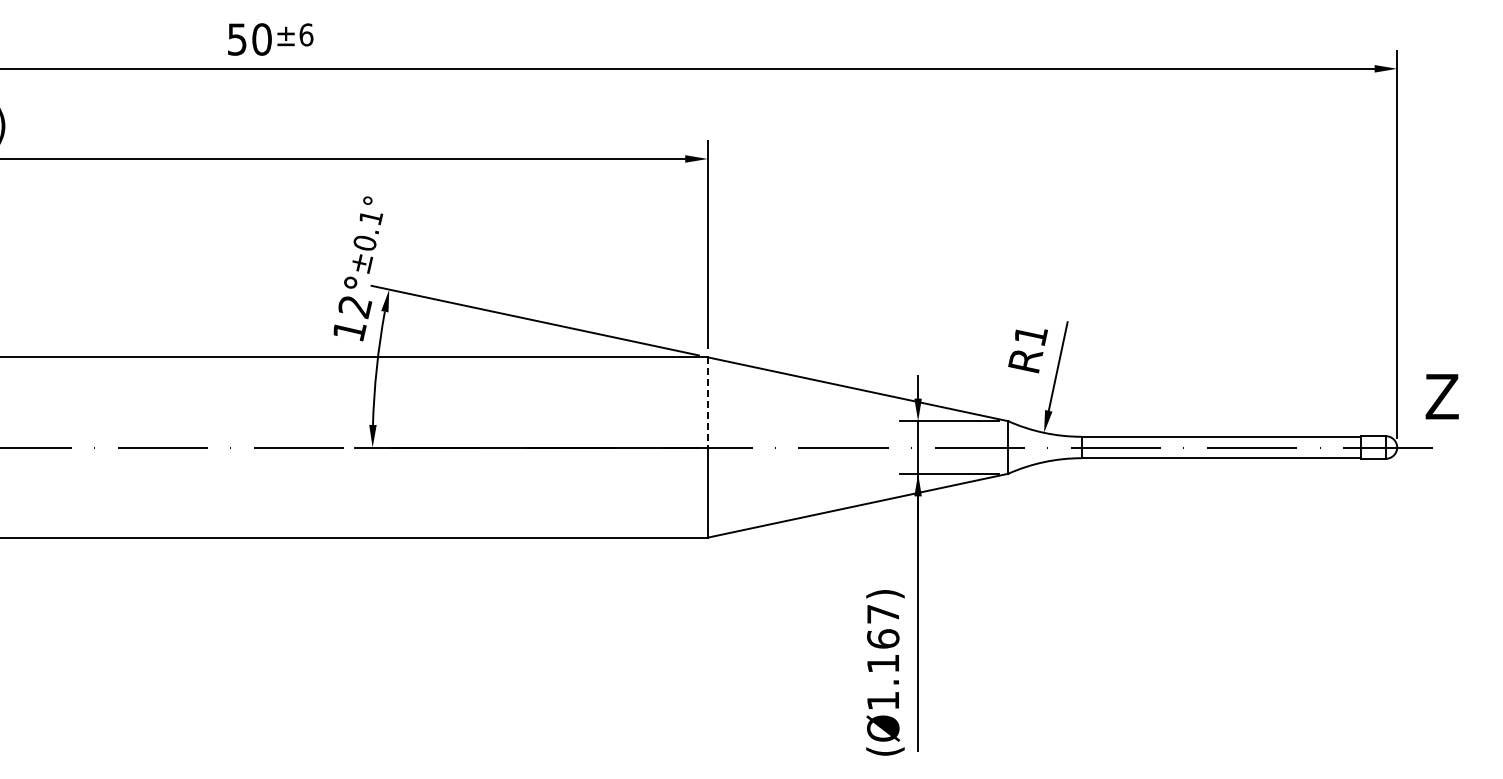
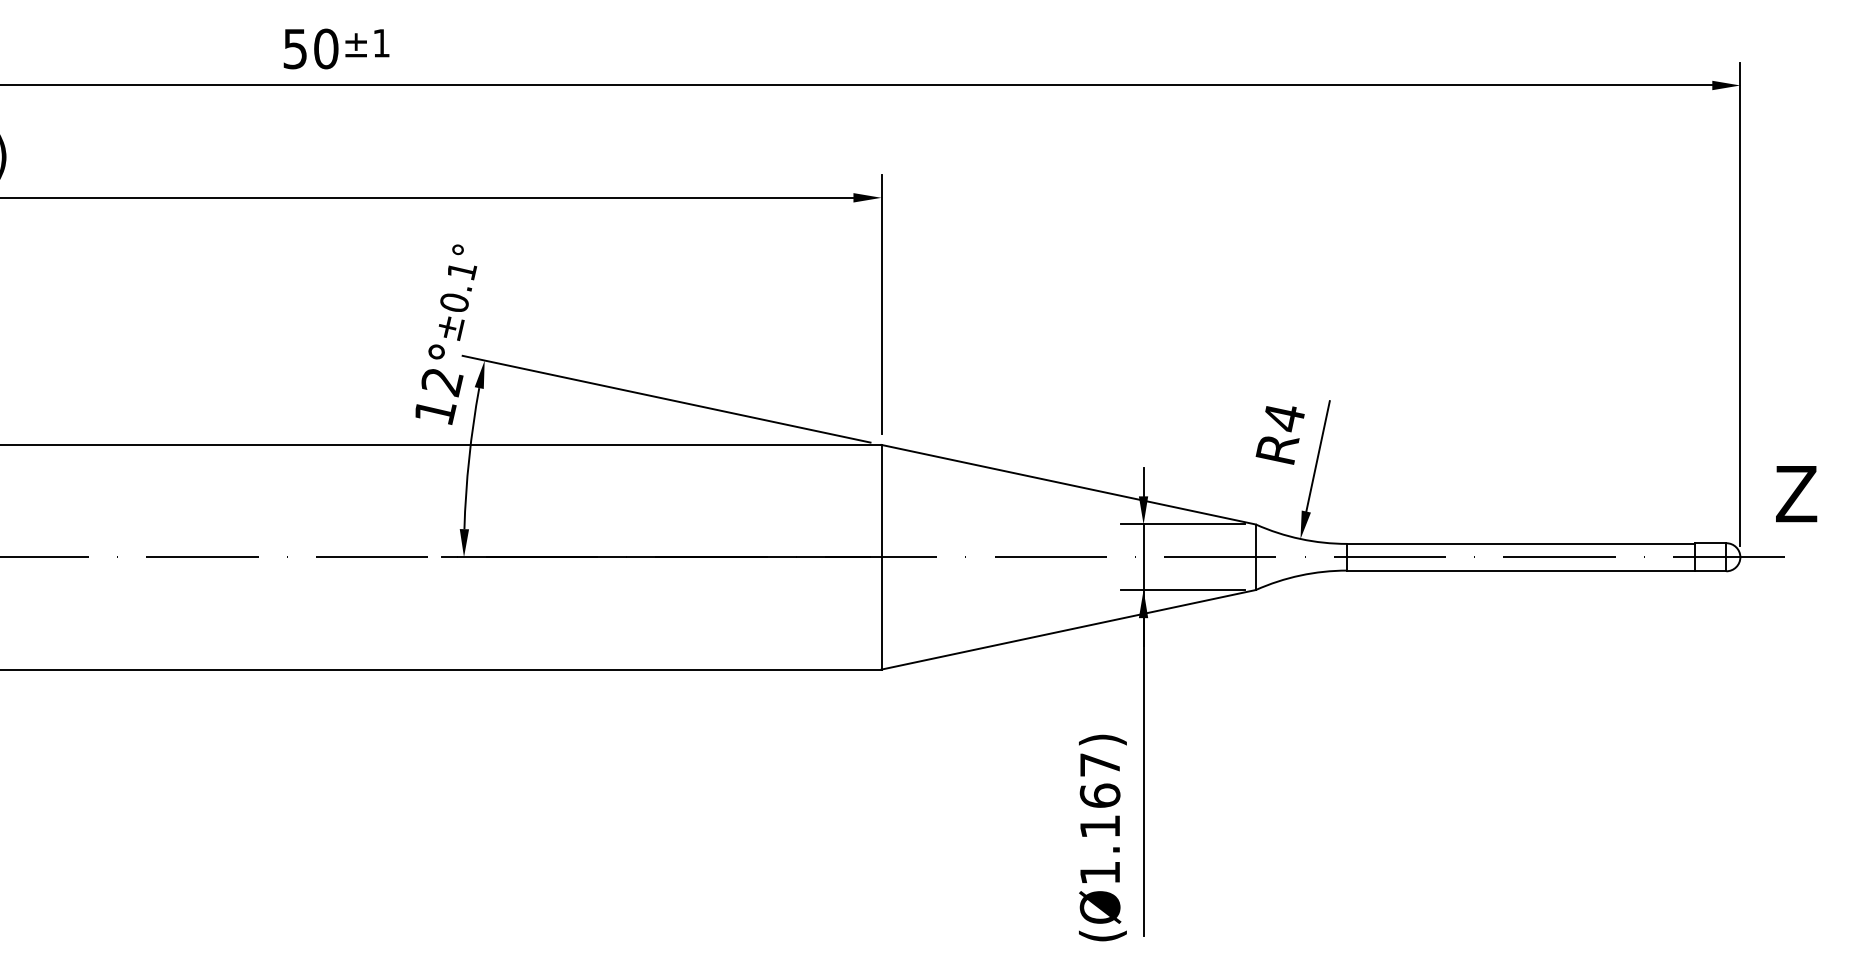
text: (306, 34) -> (381, 42), ±6 -> ±1
text: (1031, 336) -> (1284, 418), R1 -> R4
line: (707, 402) -> (881, 501), dashed -> solid

